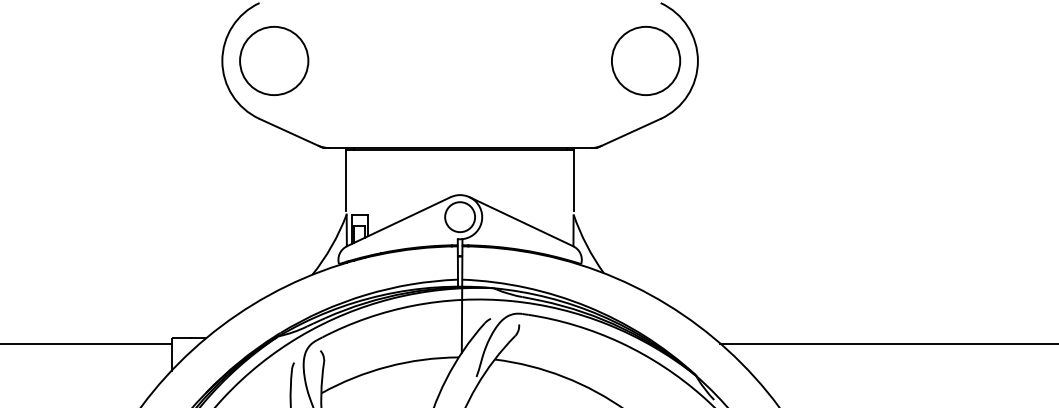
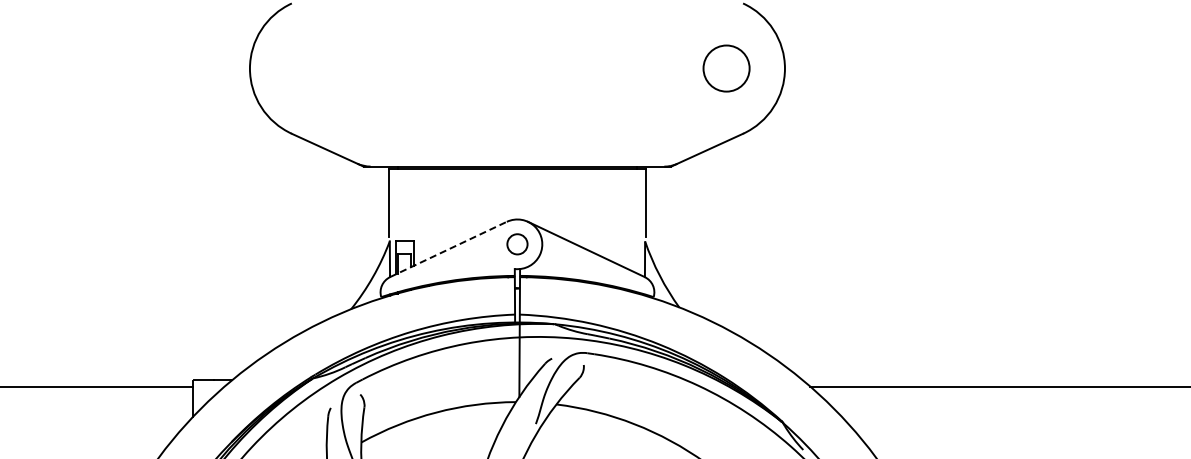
circle: (274, 60) -> (308, 68), removed
circle: (645, 60) -> (726, 68), size x0.6
circle: (460, 217) -> (517, 244), size x0.6
line: (398, 221) -> (448, 249), solid -> dashed

